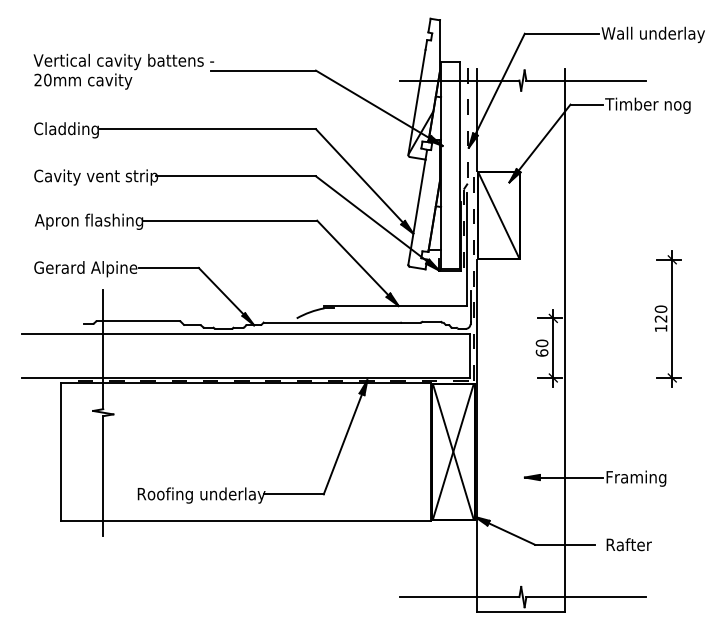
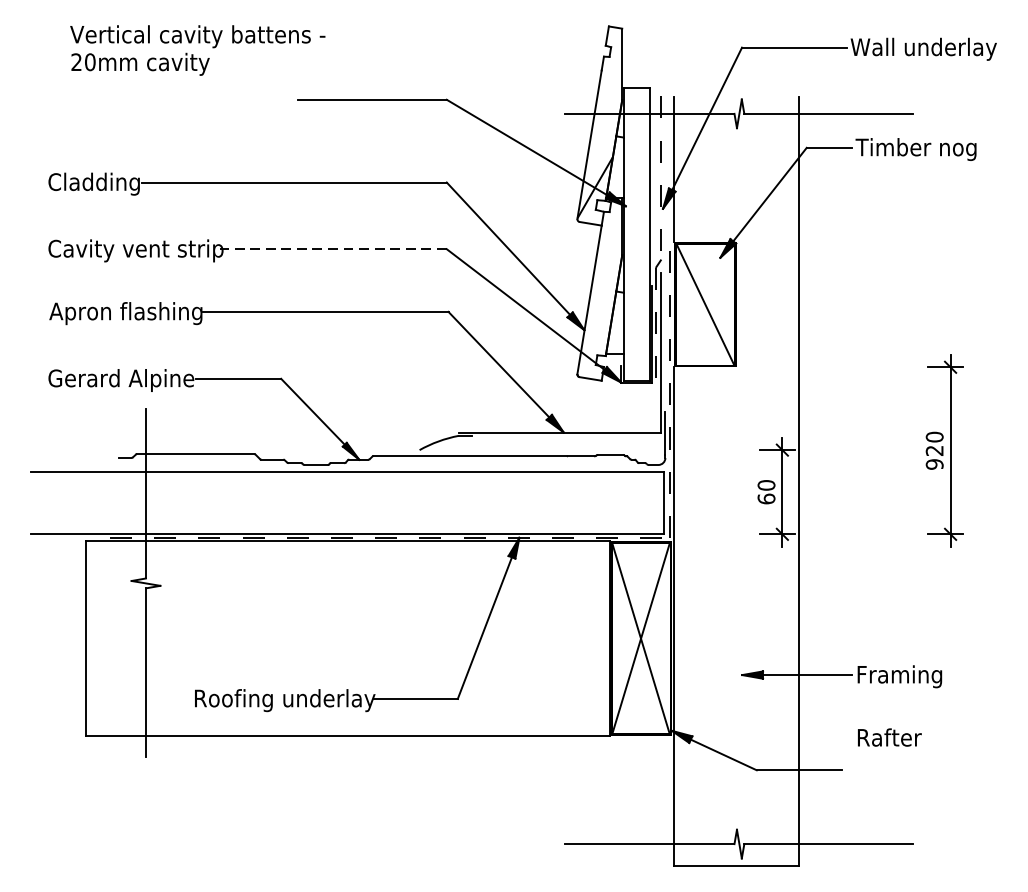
text: (123, 71) -> (197, 50), moved
line: (235, 176) -> (333, 249), solid -> dashed
text: (660, 328) -> (933, 464), 120 -> 920
text: (628, 544) -> (888, 737), moved

